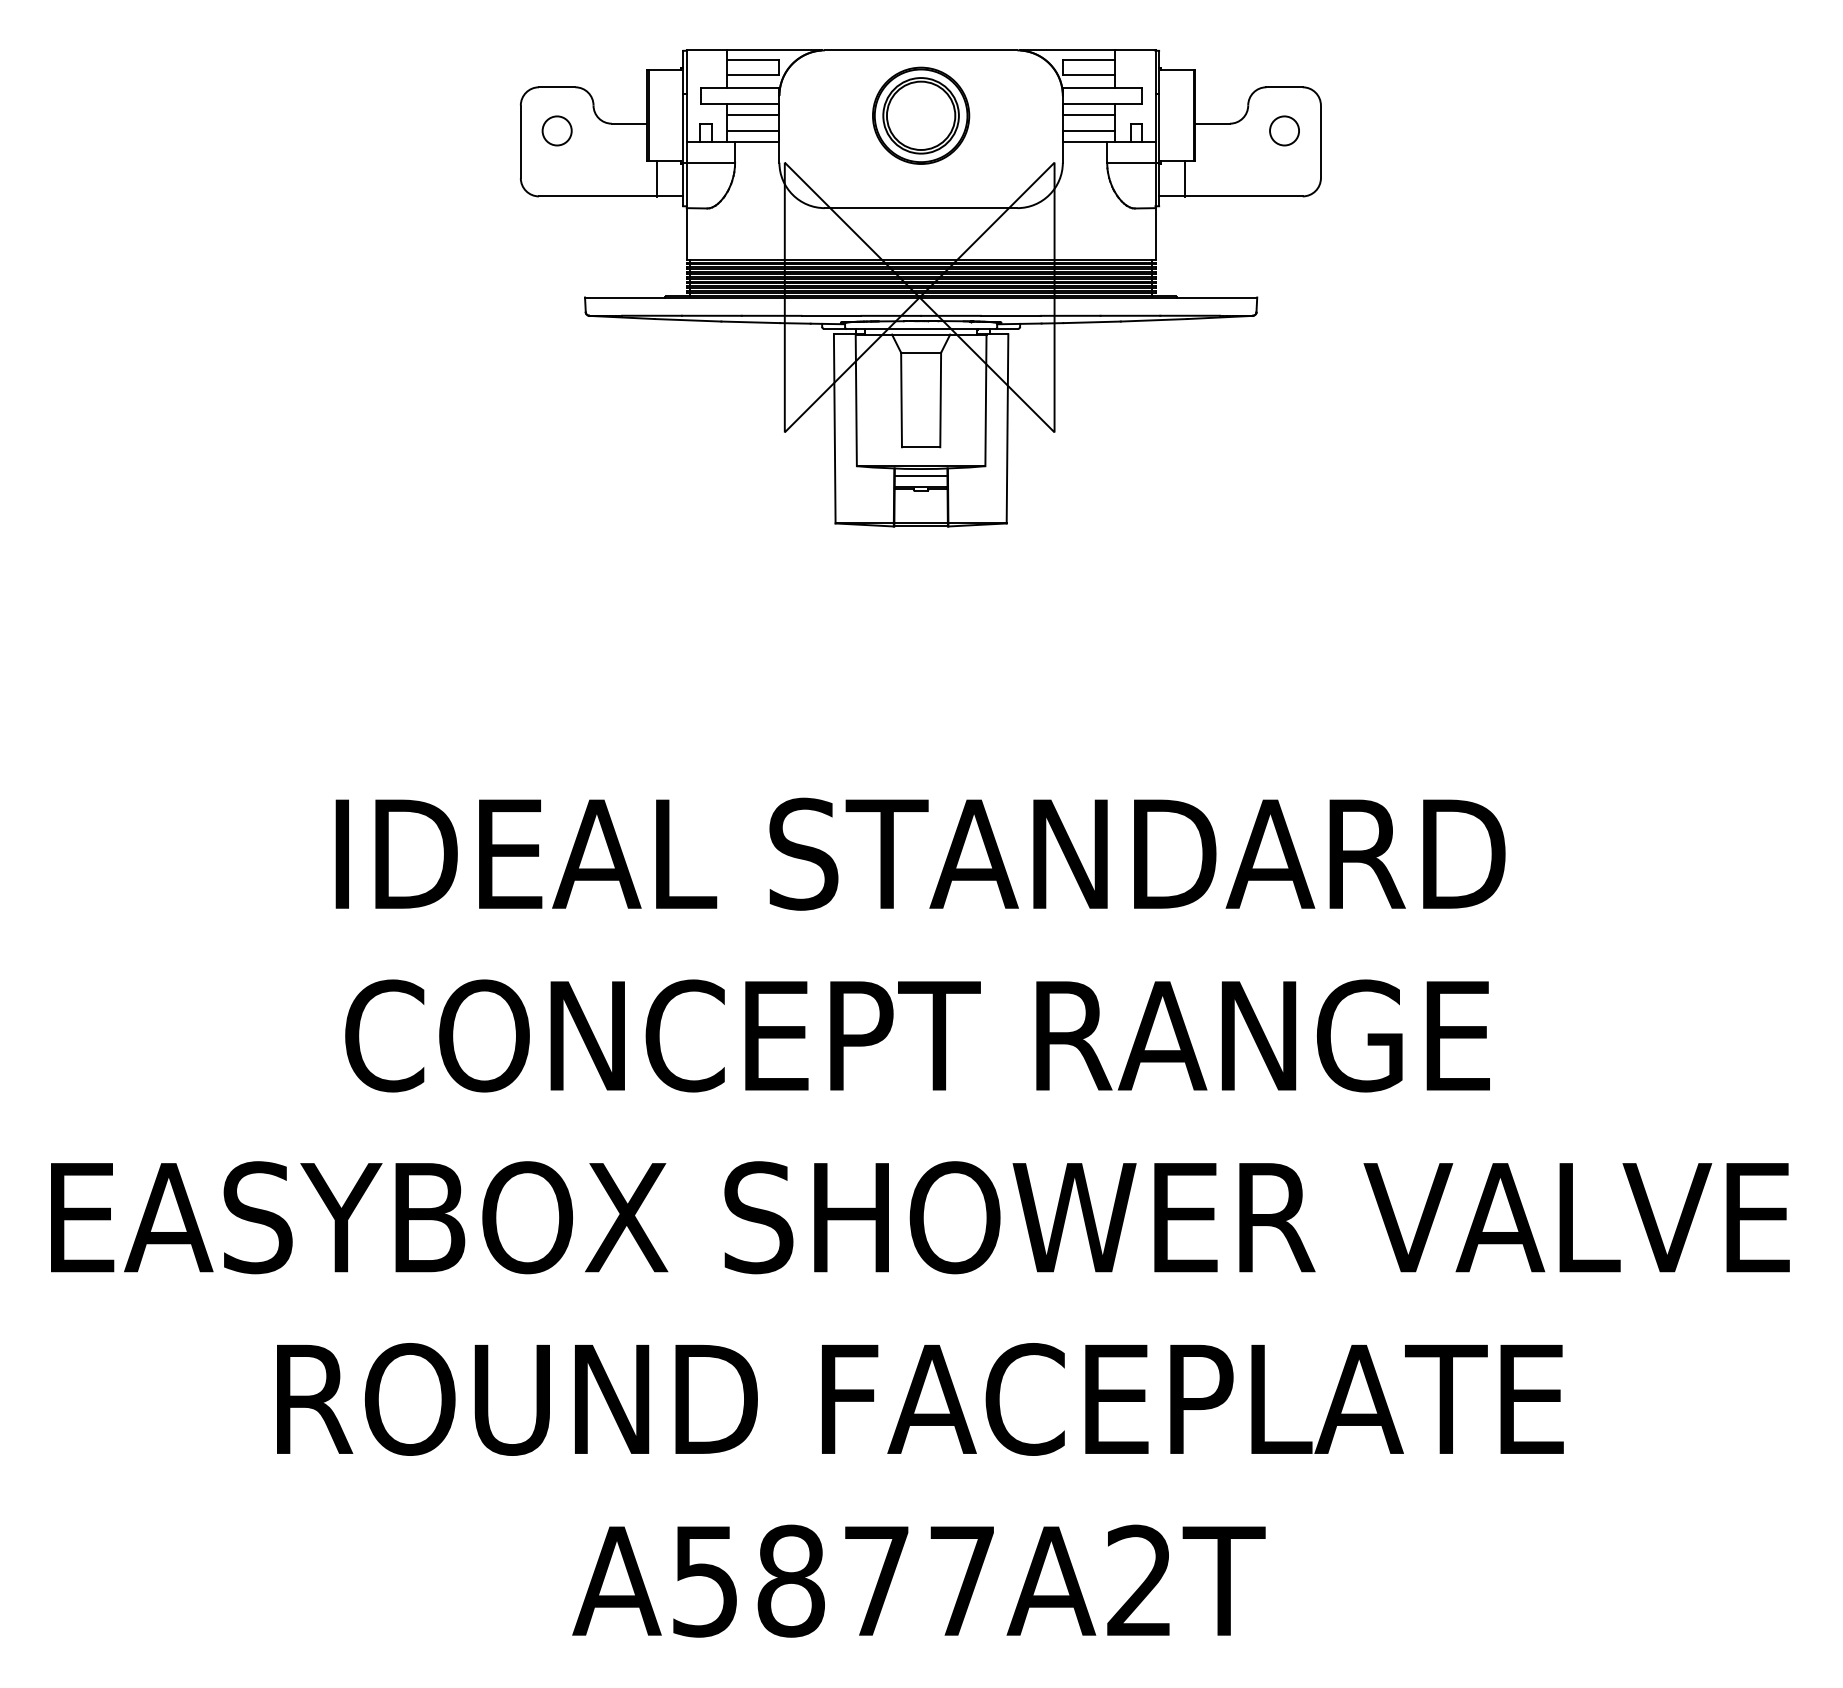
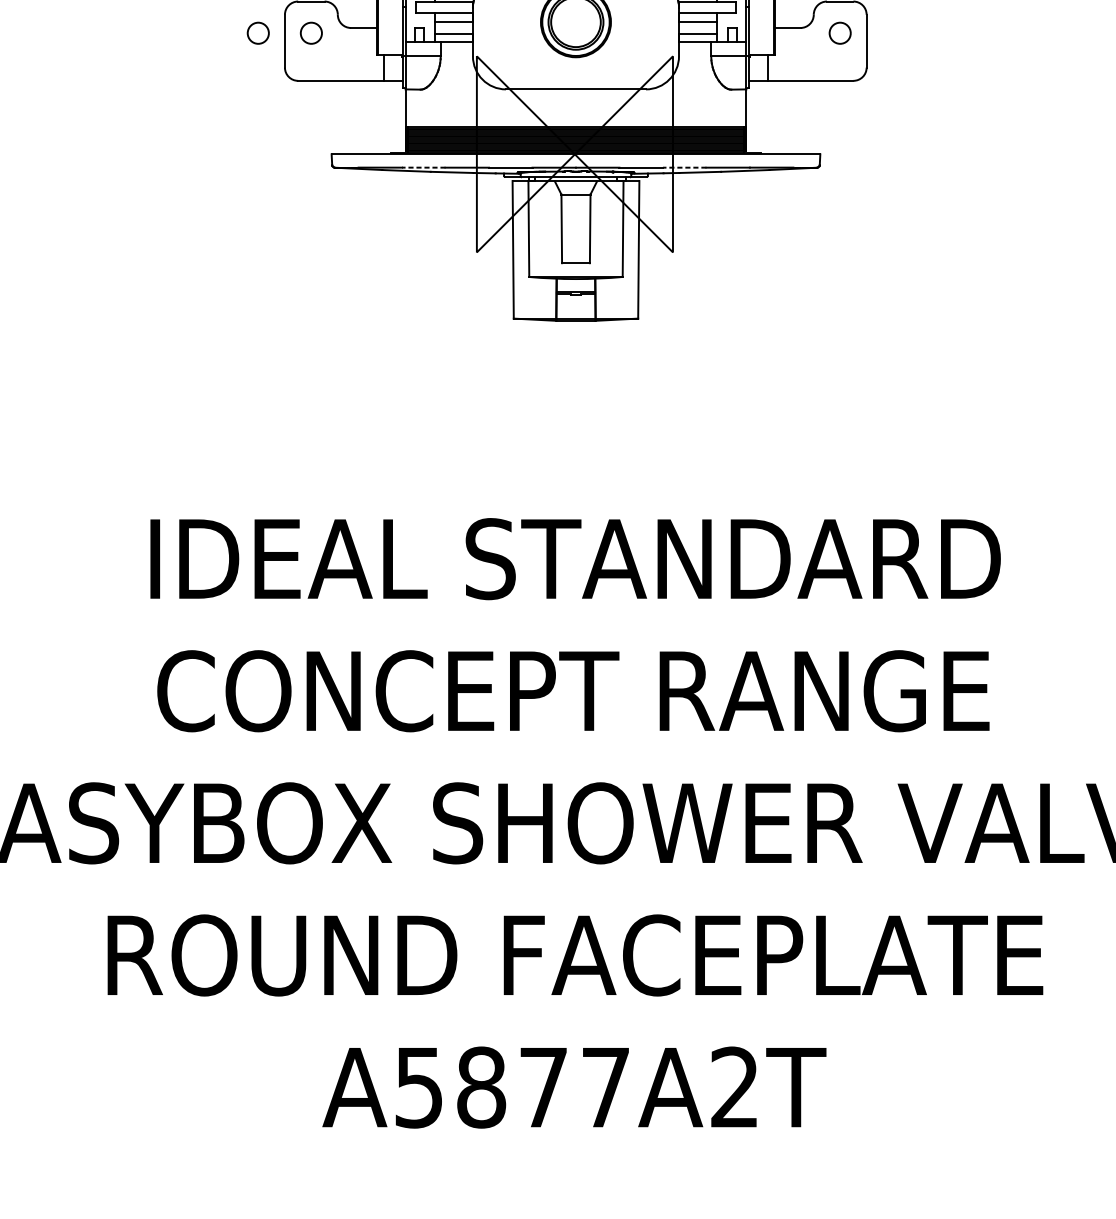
part: (483, 130) -> (257, 32), added
line: (711, 315) -> (423, 167), solid -> dashed
line: (1070, 315) -> (684, 167), solid -> dashed
line: (920, 476) -> (575, 284), removed

